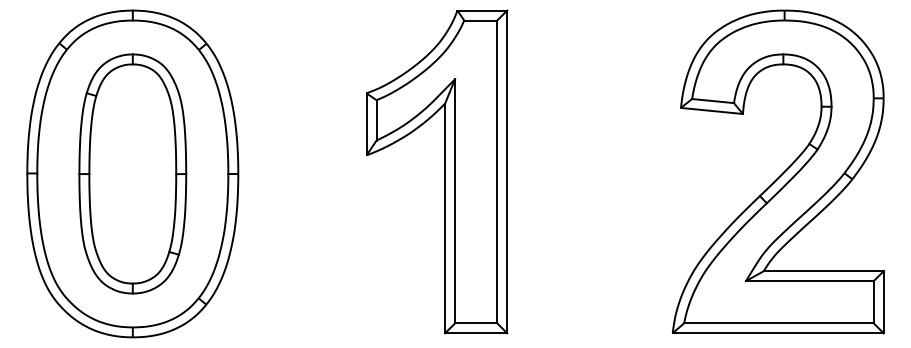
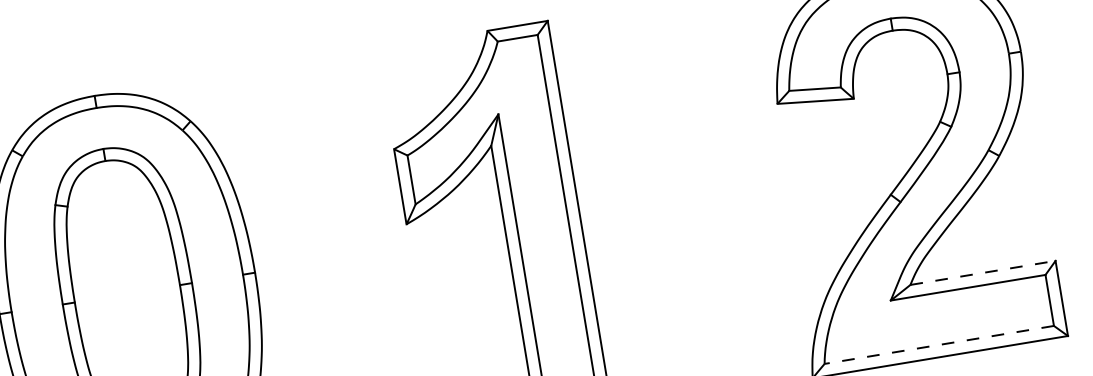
line: (823, 271) -> (982, 273), solid -> dashed
line: (778, 323) -> (938, 345), solid -> dashed

